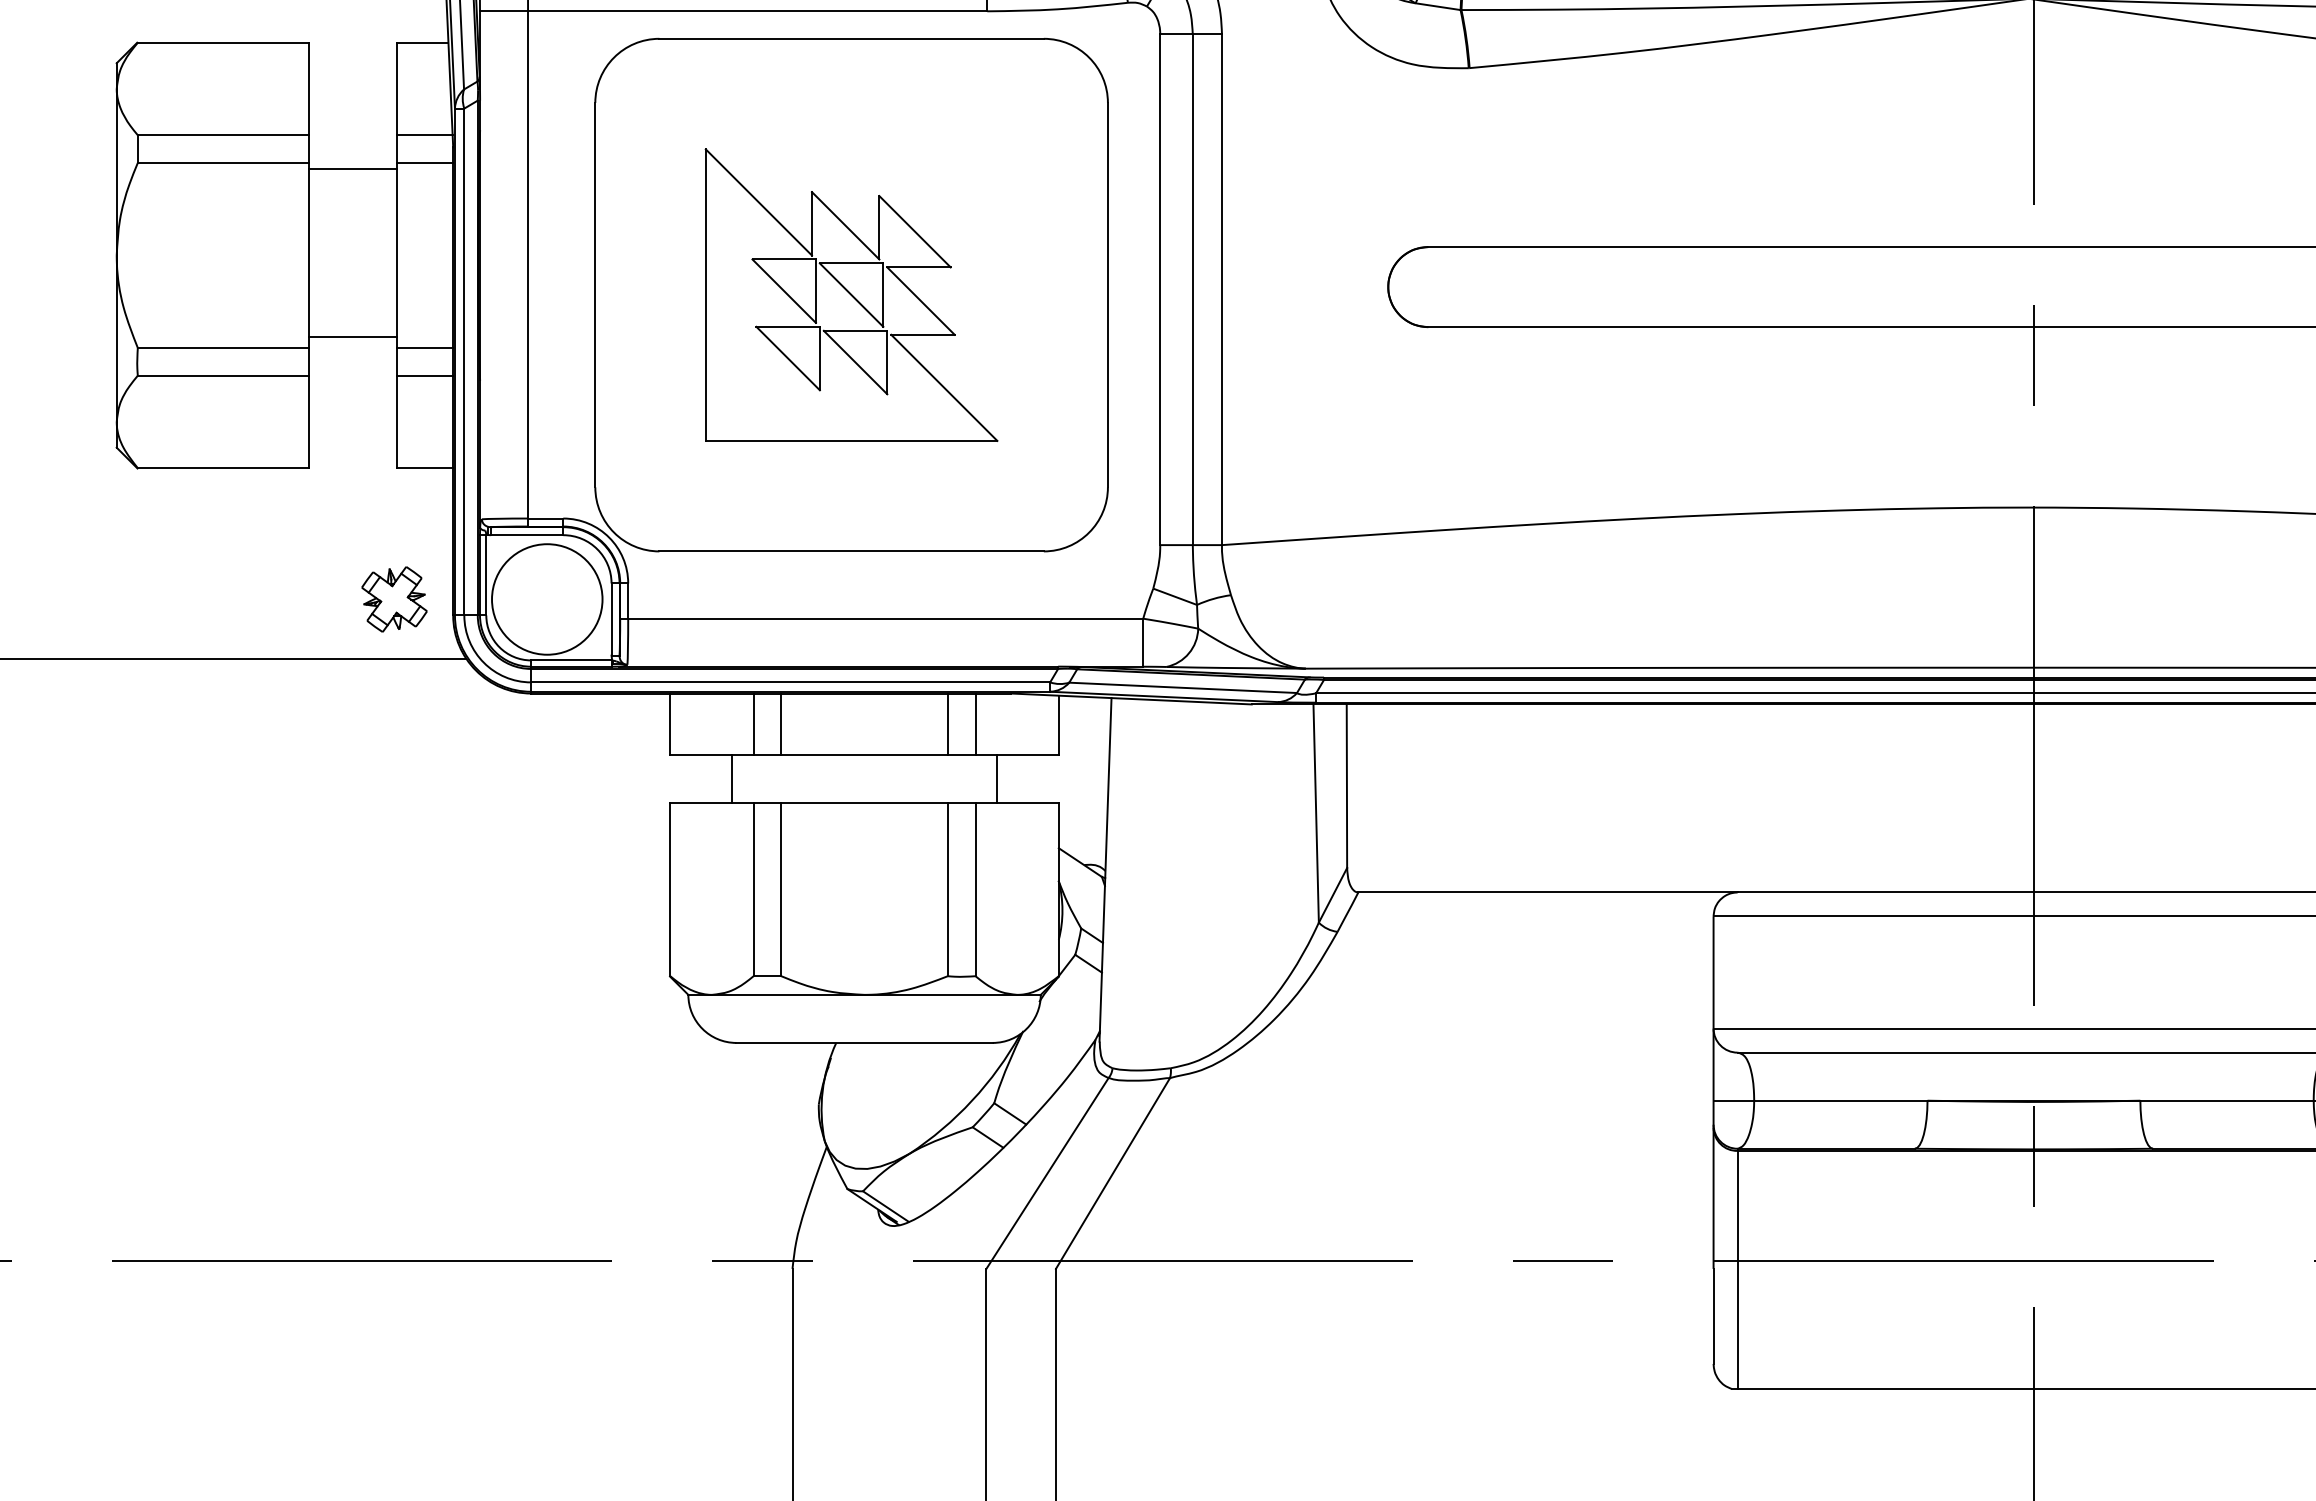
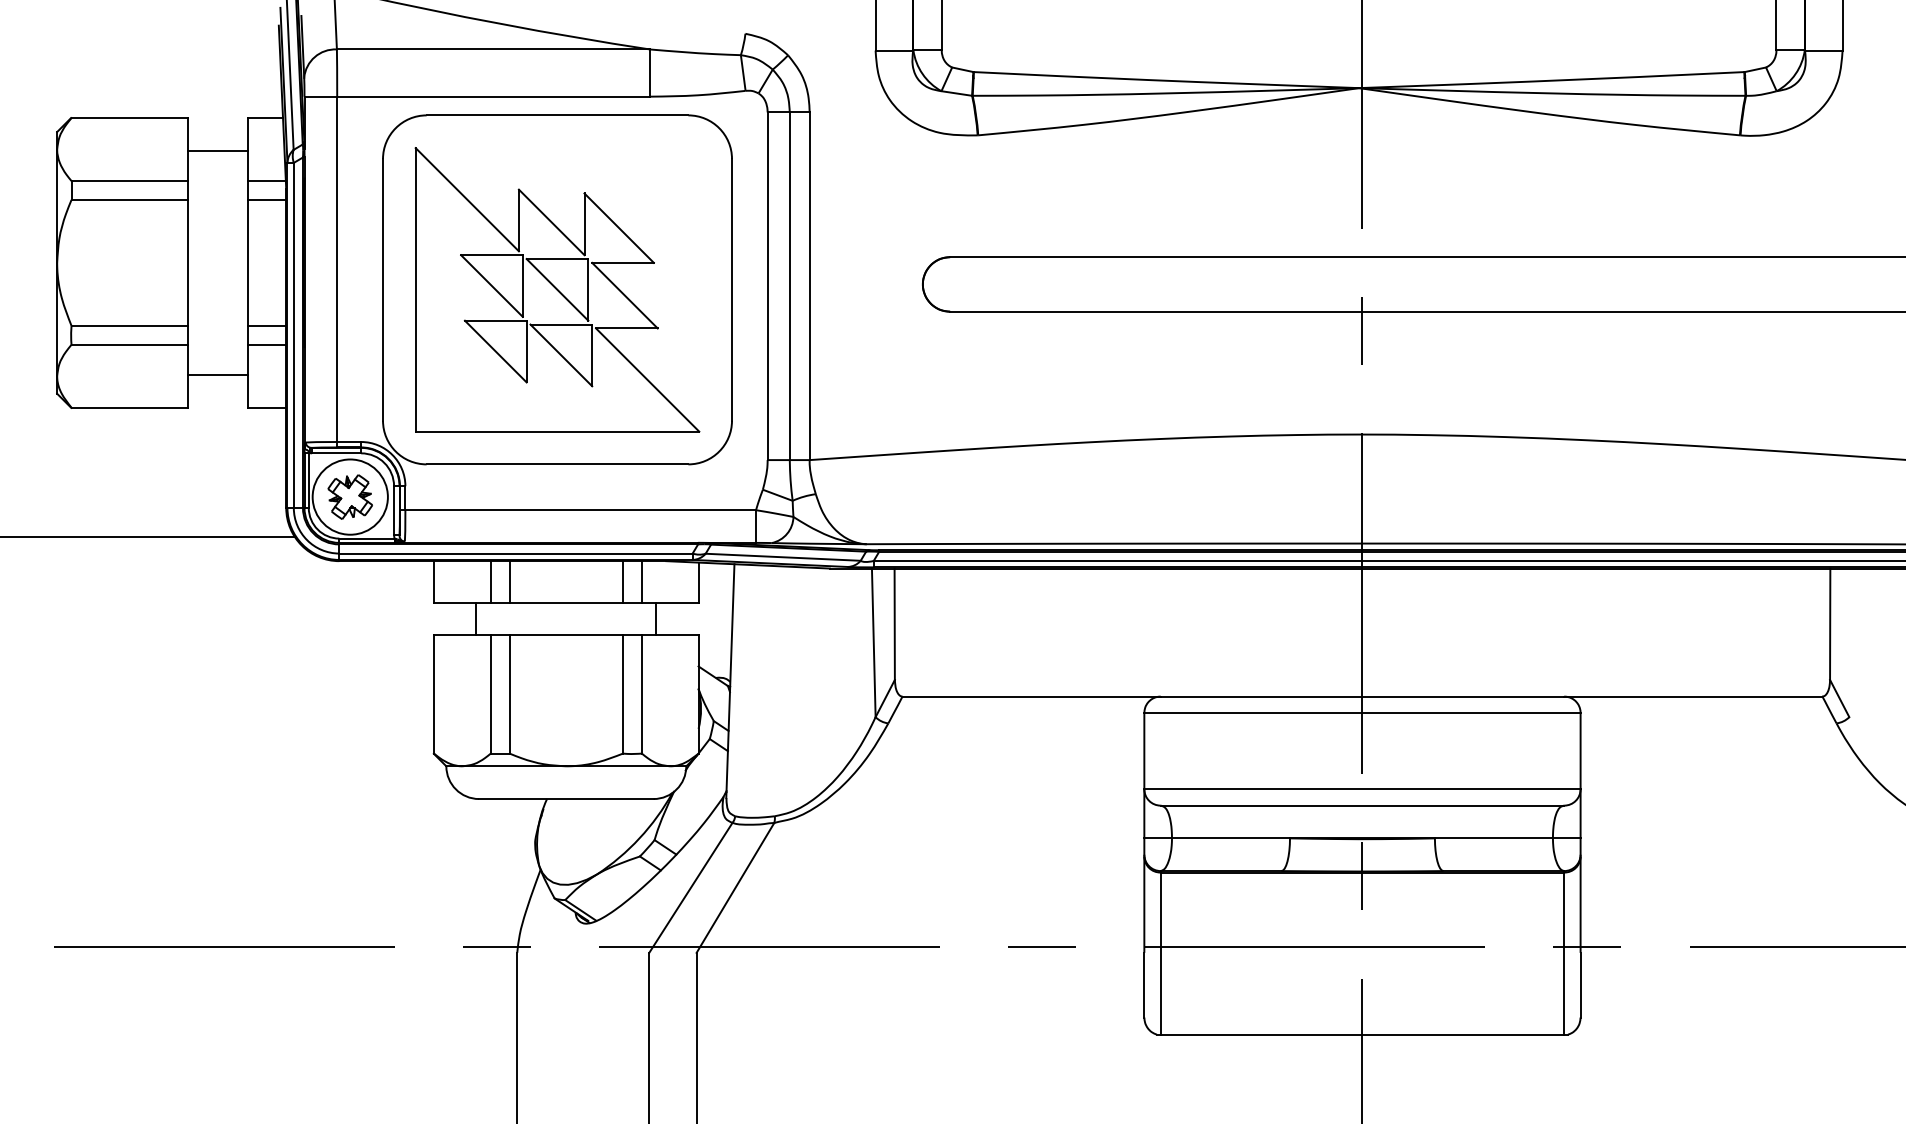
line: (353, 169) -> (218, 151), moved
part: (851, 294) -> (557, 289), size x1.43
line: (353, 337) -> (218, 374), moved
part: (393, 598) -> (349, 496), moved

